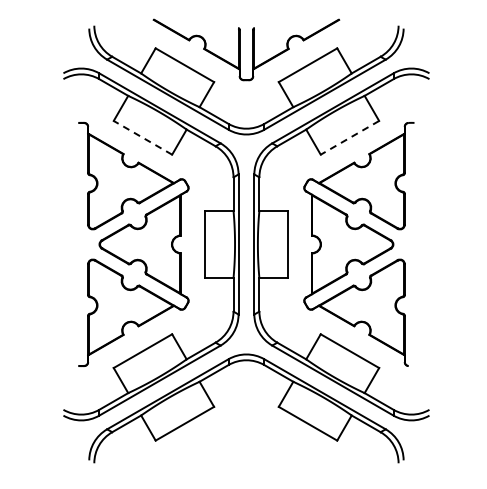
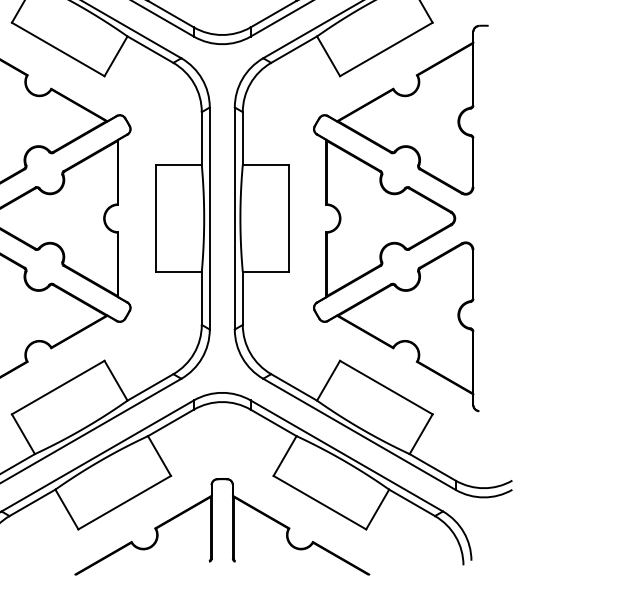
line: (142, 137) -> (57, 48), dashed -> solid
line: (349, 137) -> (385, 48), dashed -> solid
part: (246, 438) -> (222, 526), added

